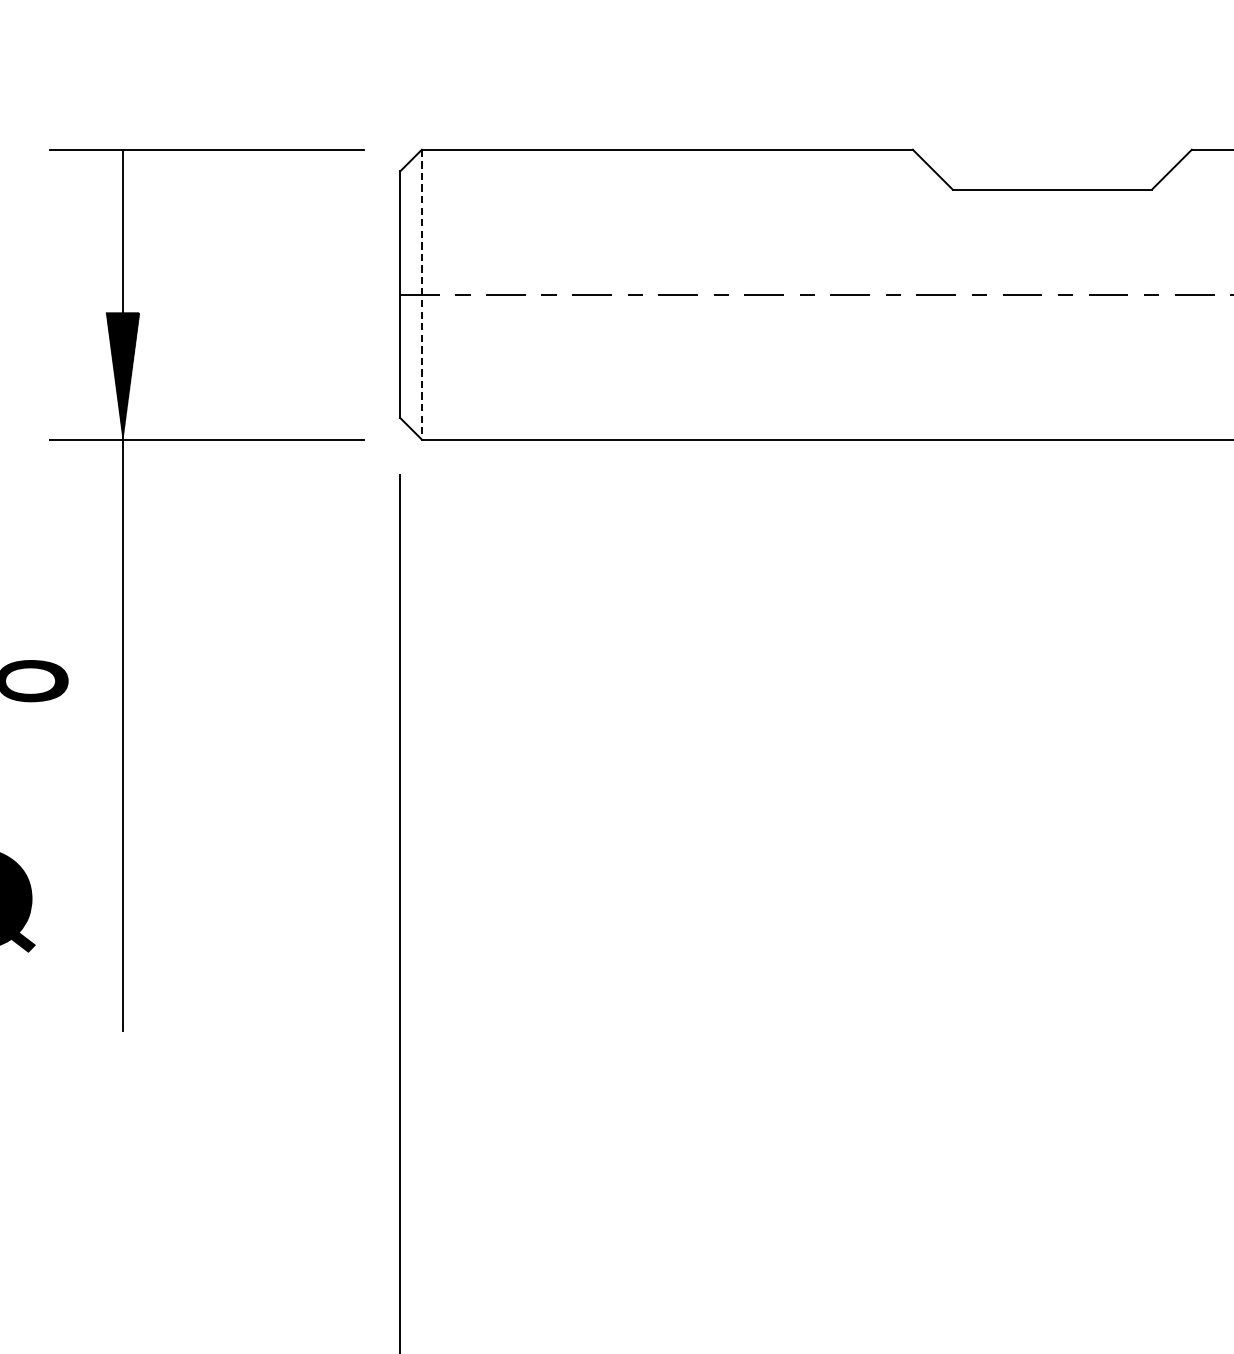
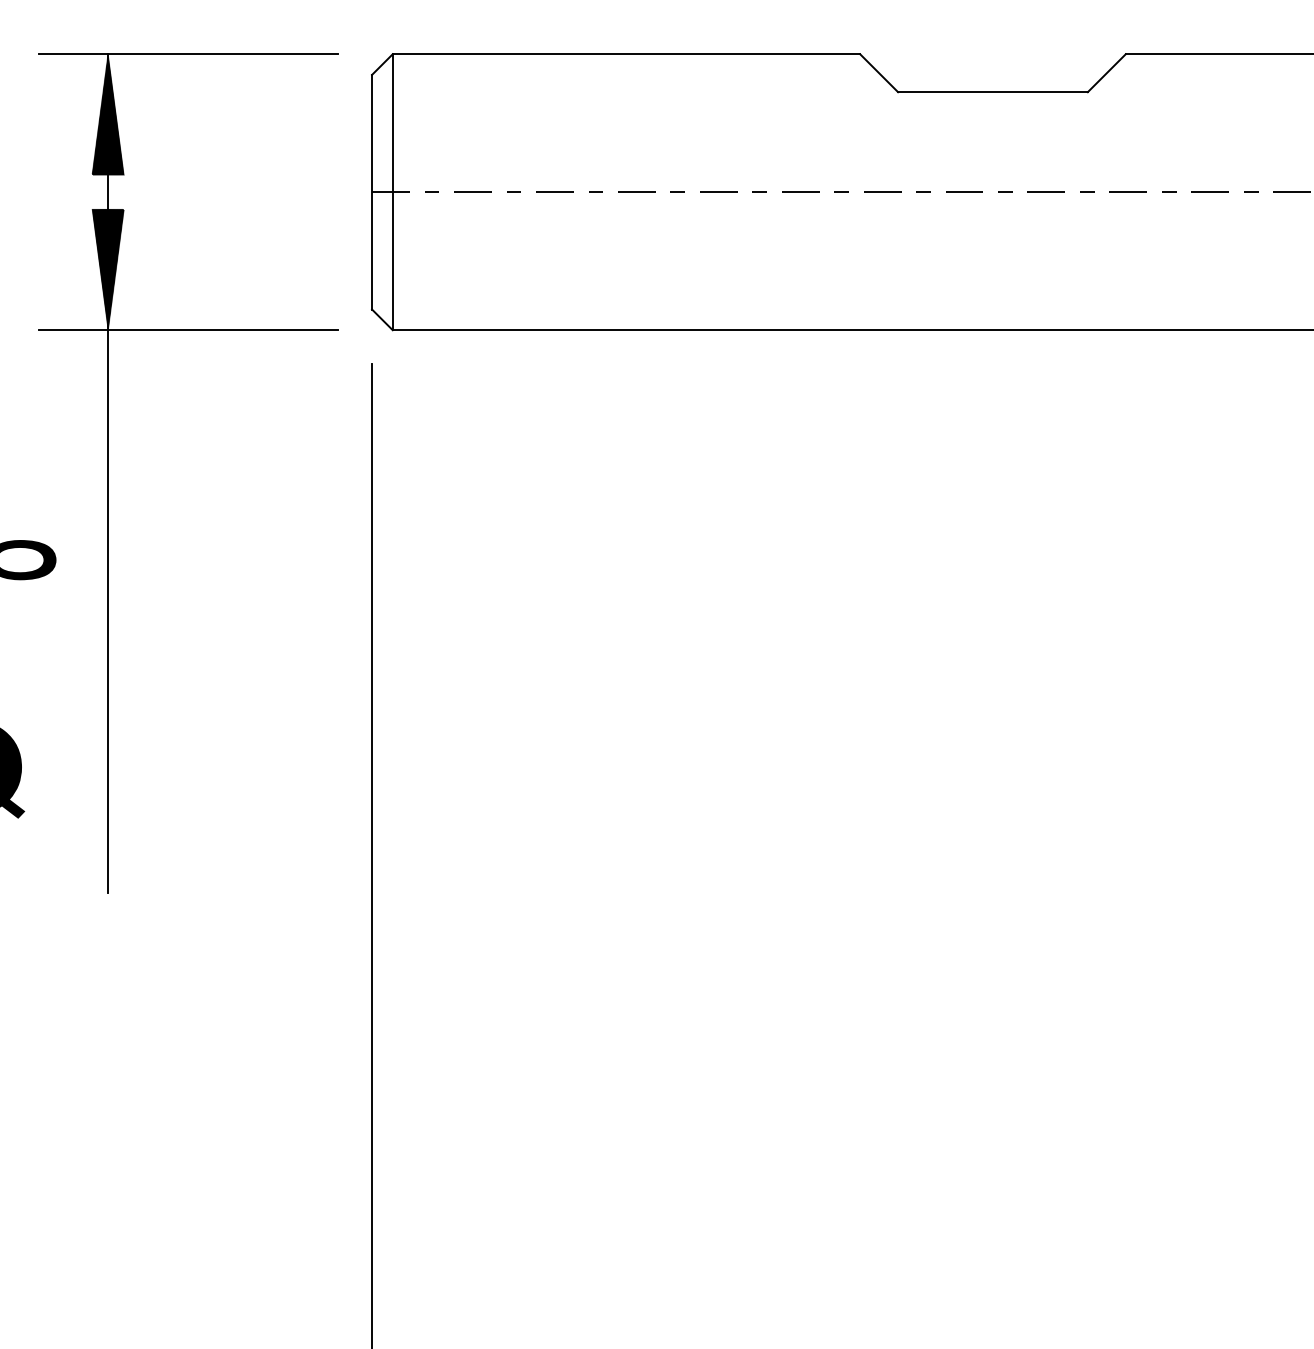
hatch: (122, 213) -> (107, 114), added
line: (421, 294) -> (392, 192), dashed -> solid

